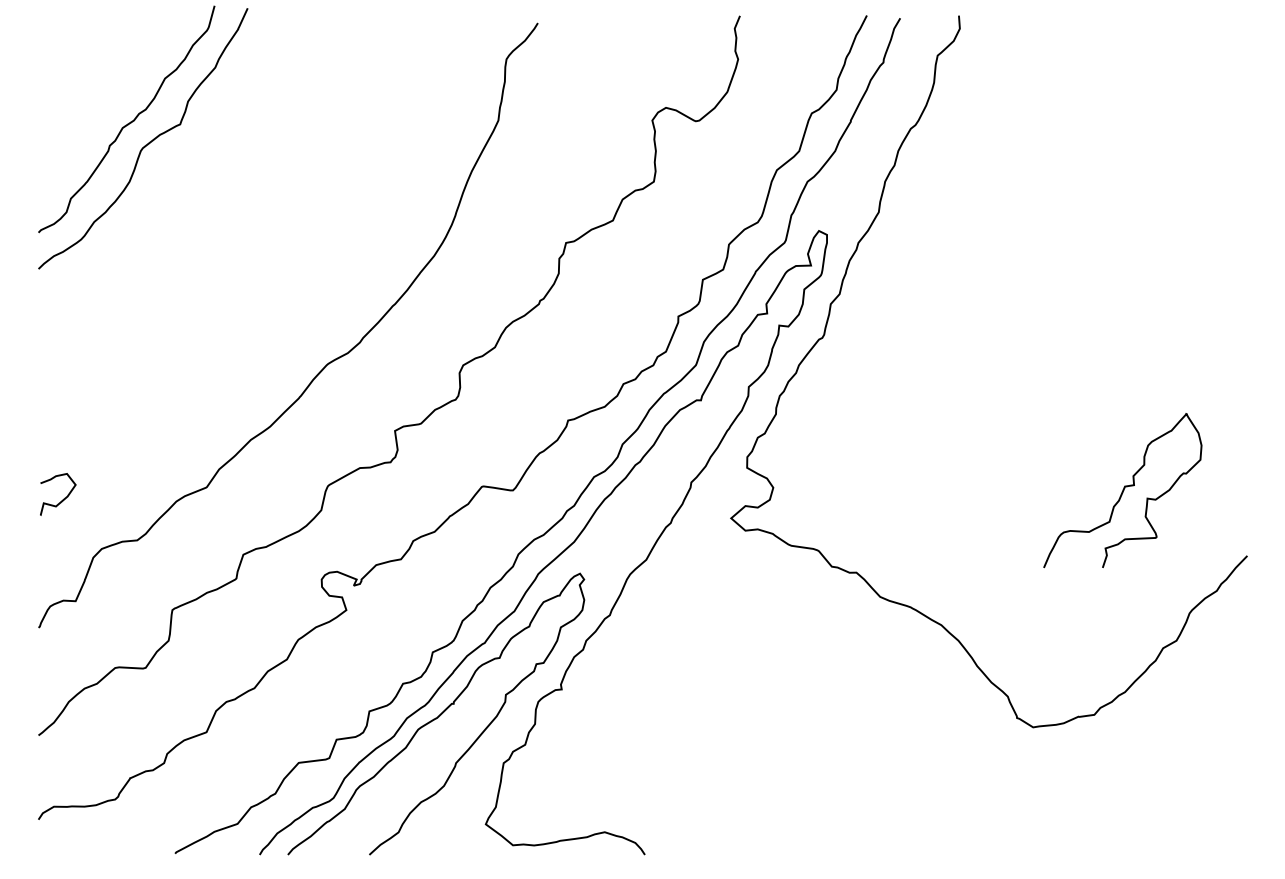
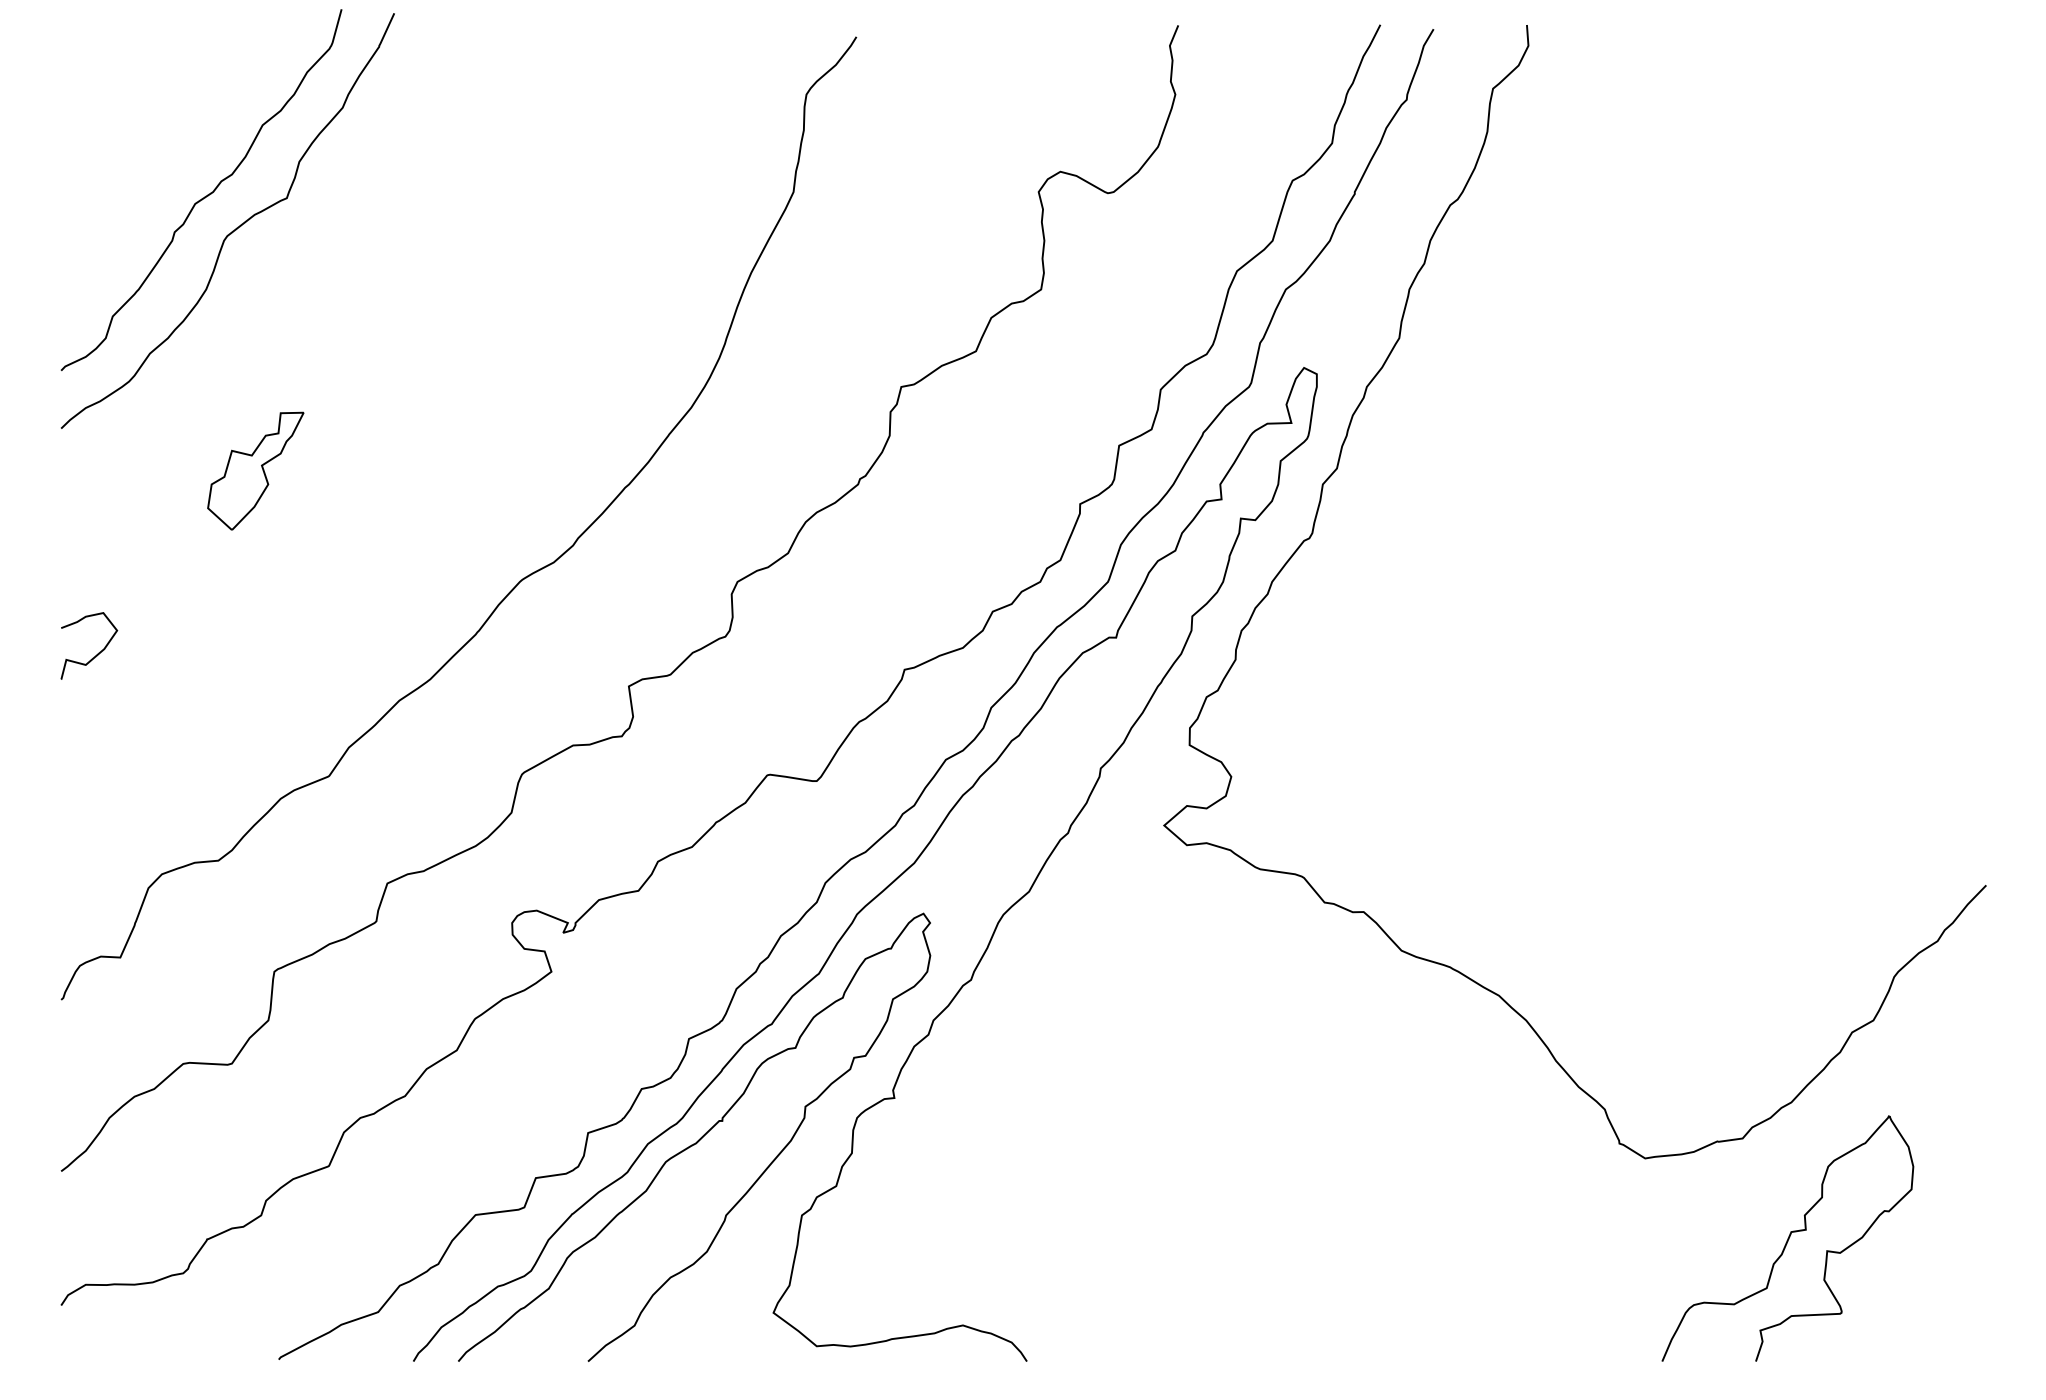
part: (160, 295) -> (255, 470), added
curve: (1122, 490) -> (1787, 1238), moved
curve: (63, 498) -> (97, 652), moved

